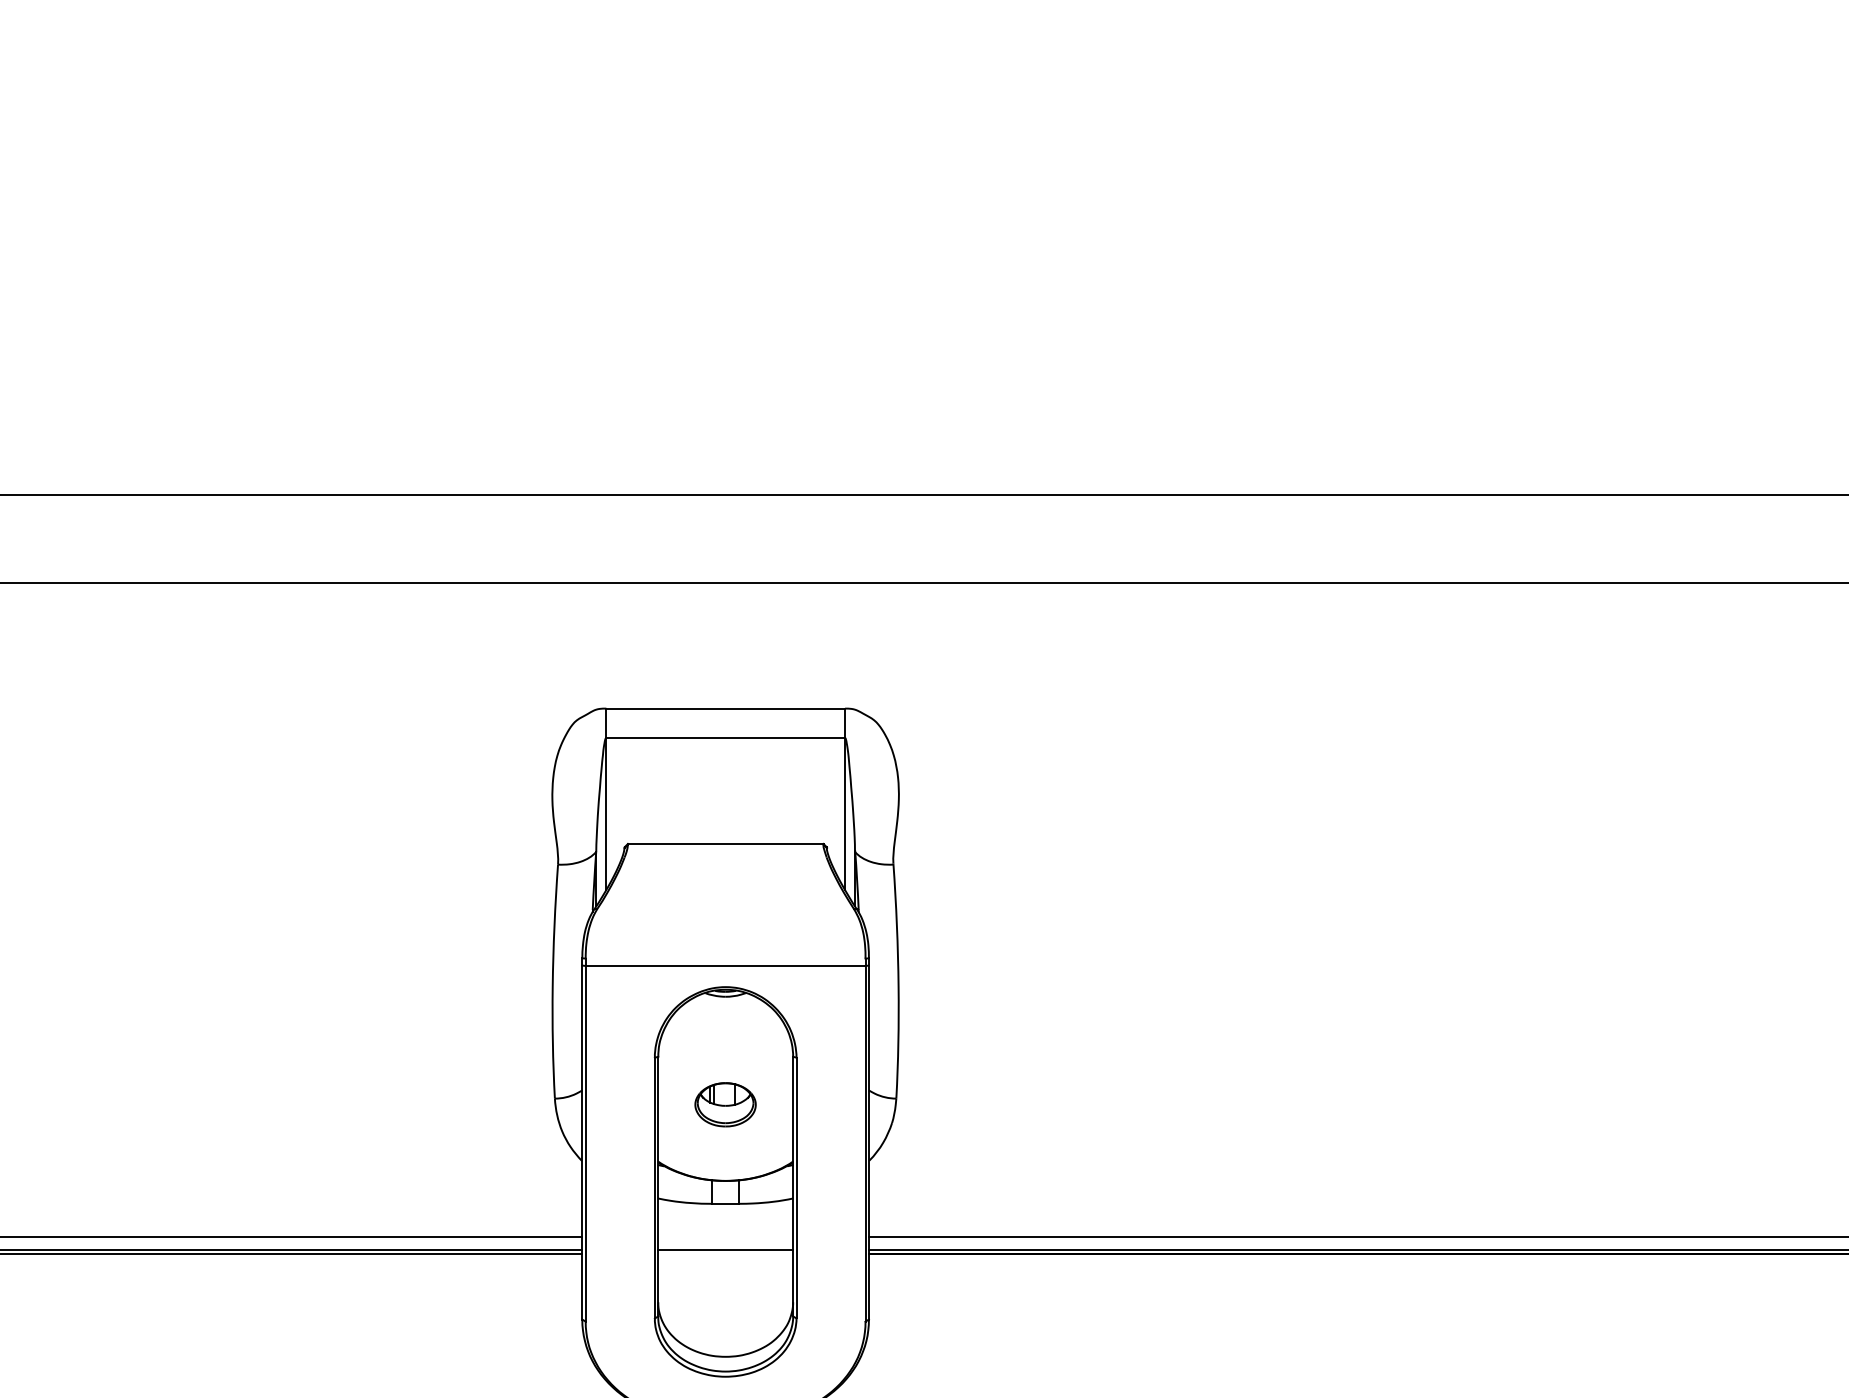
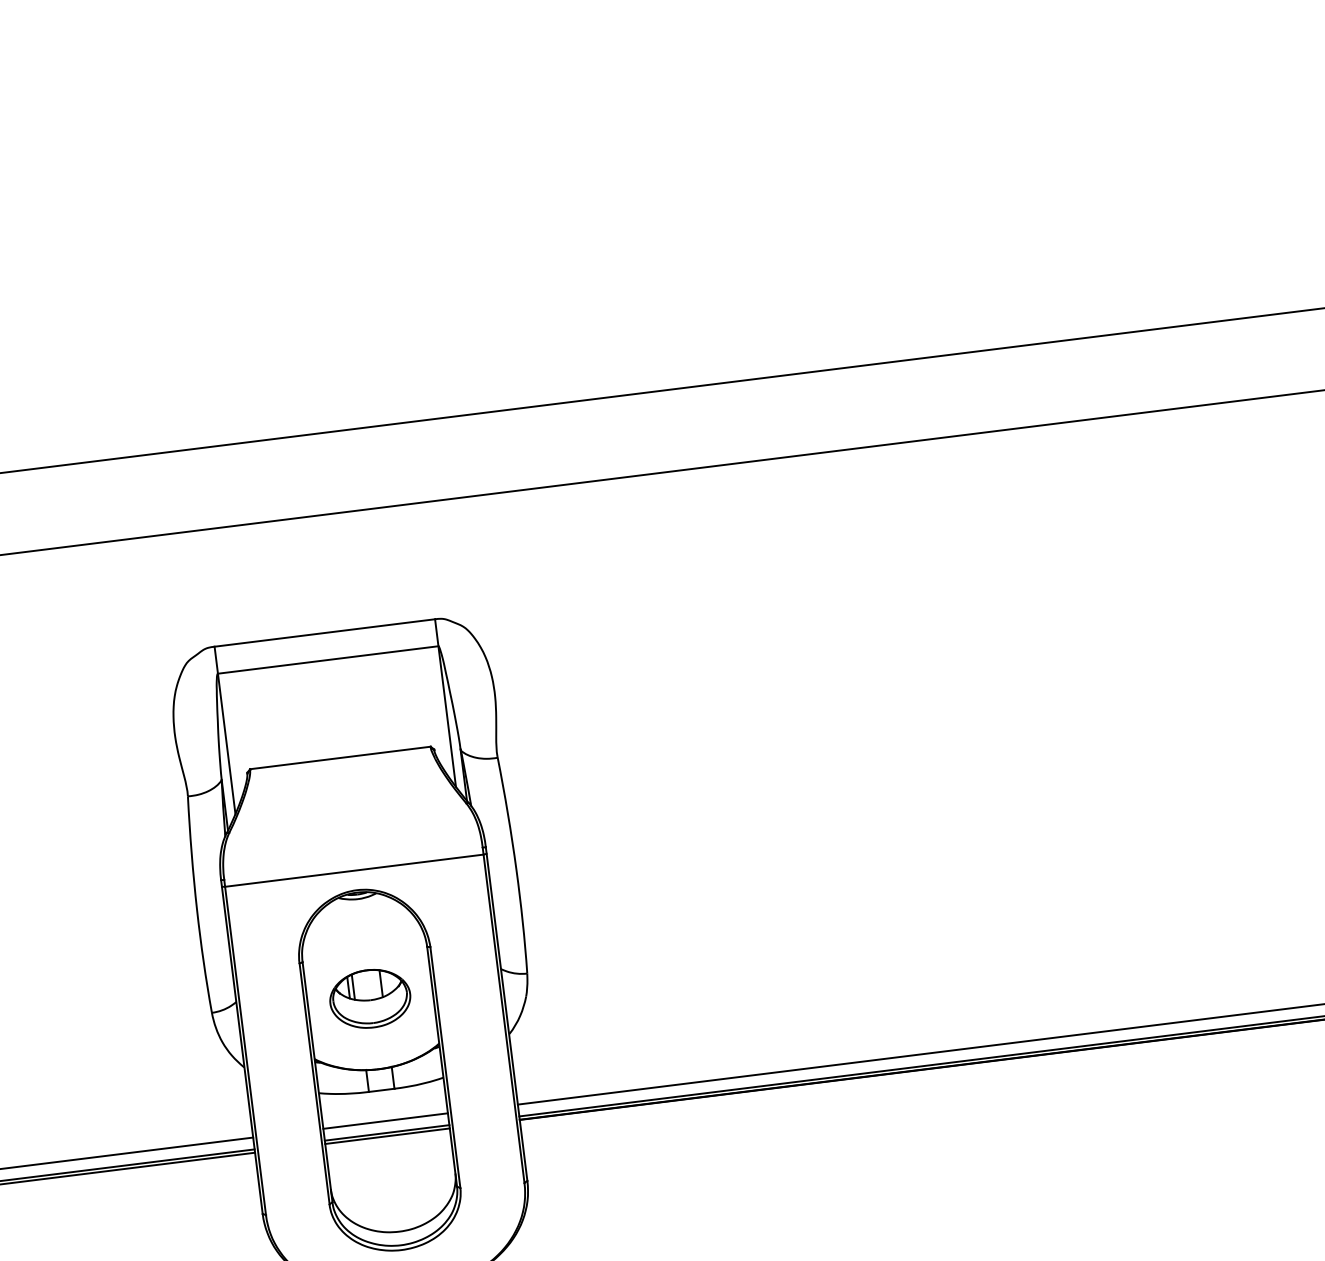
part: (725, 1104) -> (370, 998), size x1.43
line: (725, 1237) -> (385, 1121), added
line: (725, 1253) -> (387, 1136), added

